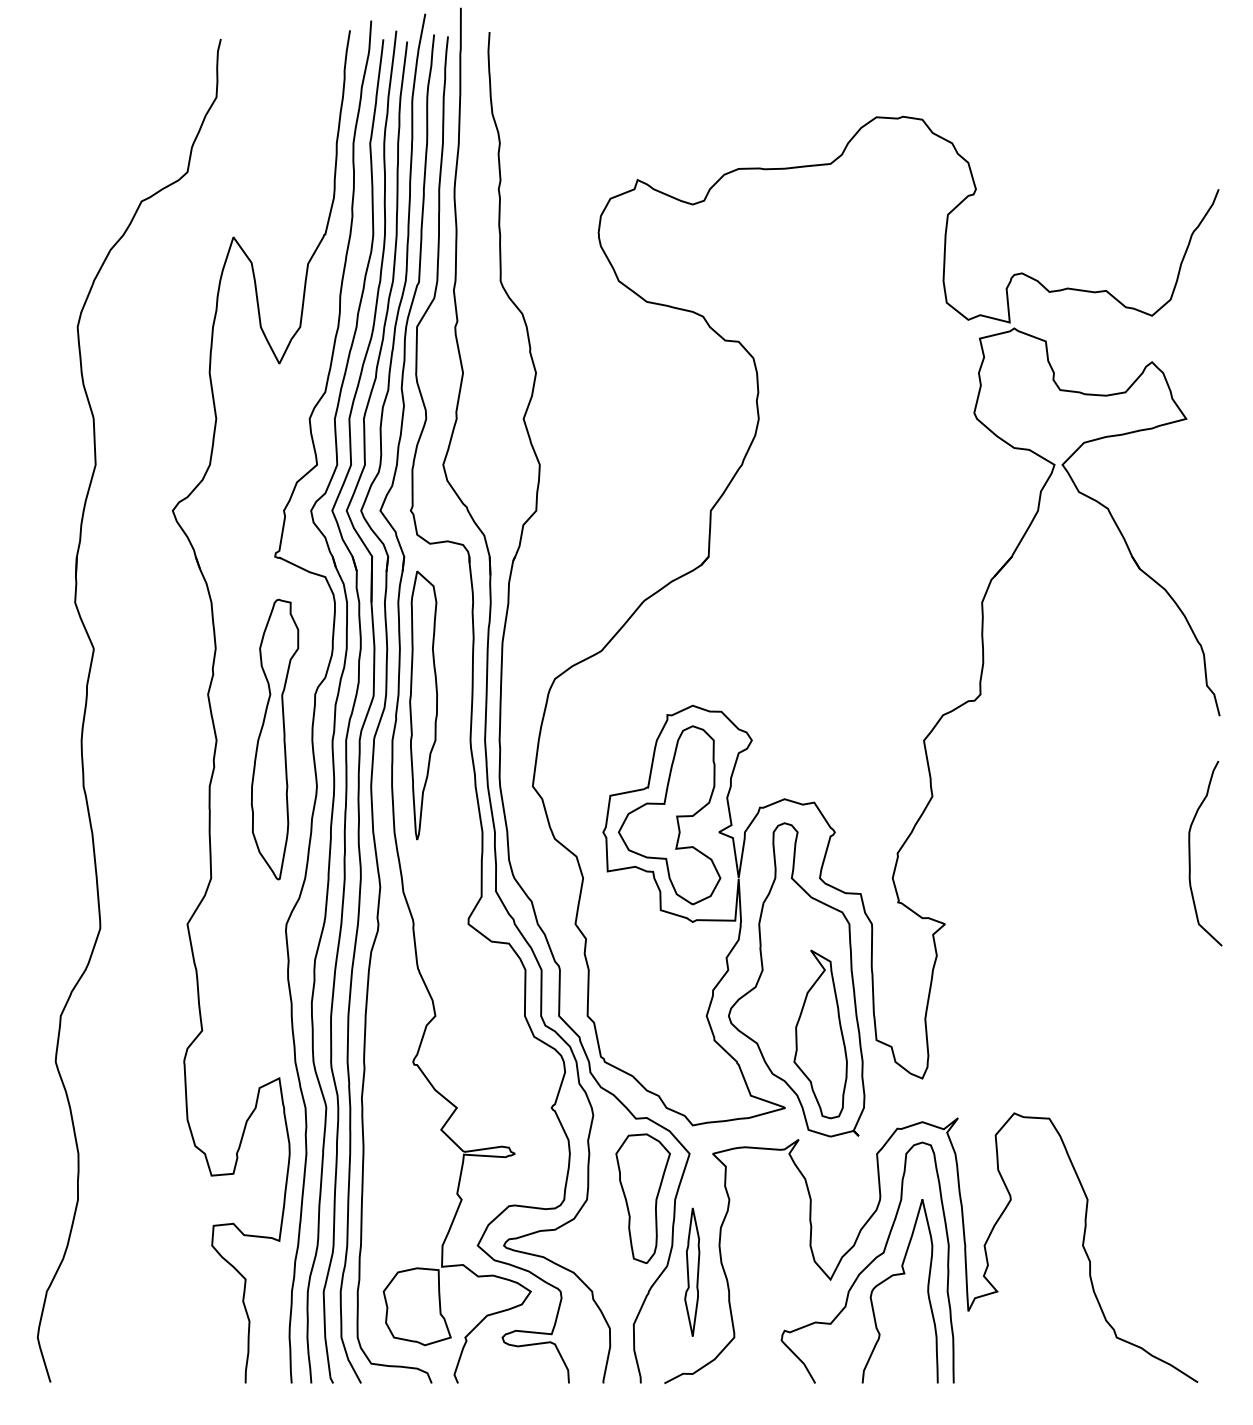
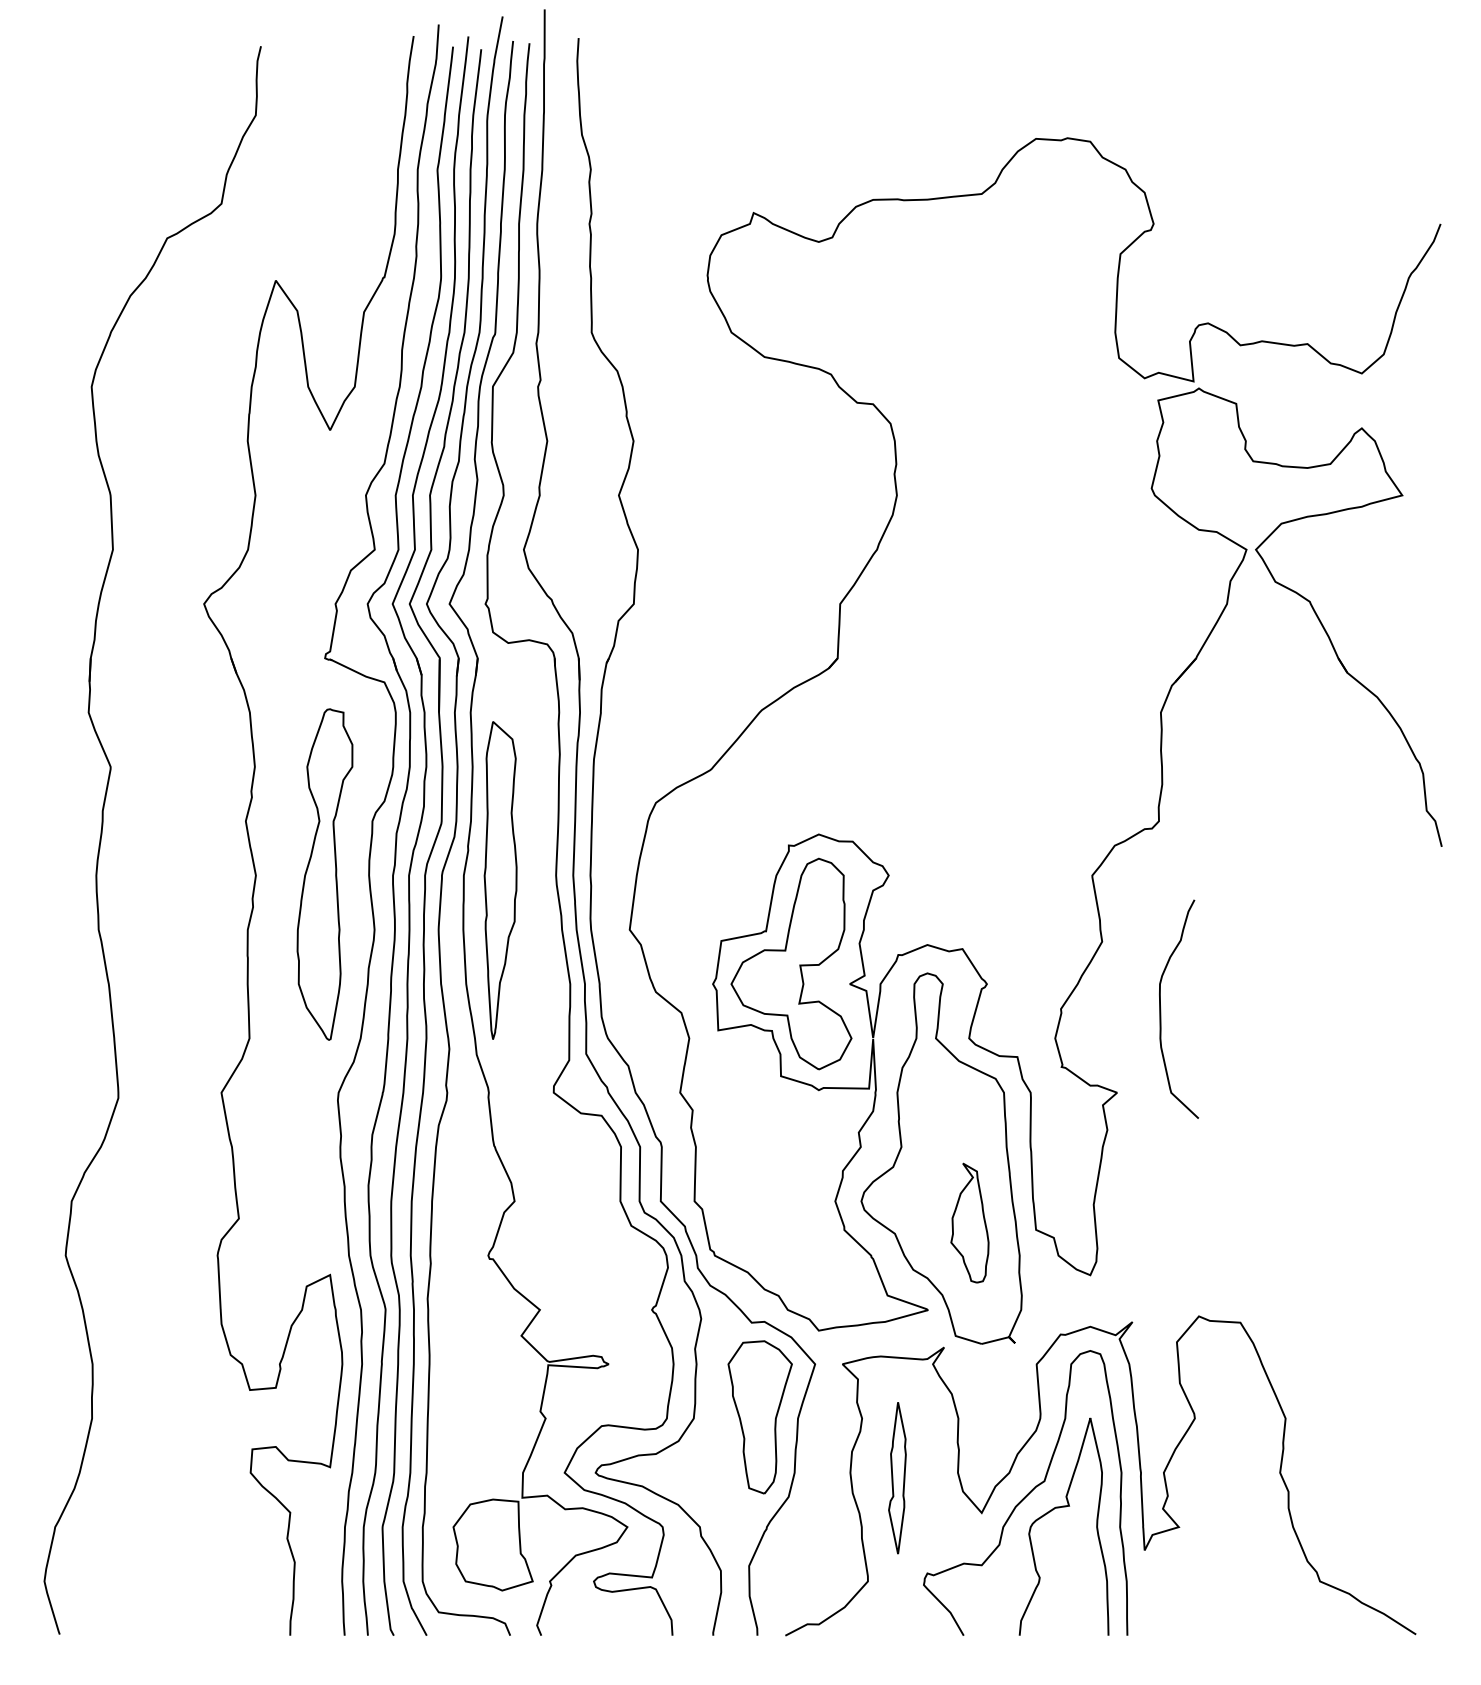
part: (423, 705) -> (500, 880), moved
curve: (1190, 853) -> (1161, 1009), moved
part: (820, 1034) -> (969, 1223), size x0.6
part: (692, 1271) -> (897, 1477), moved

